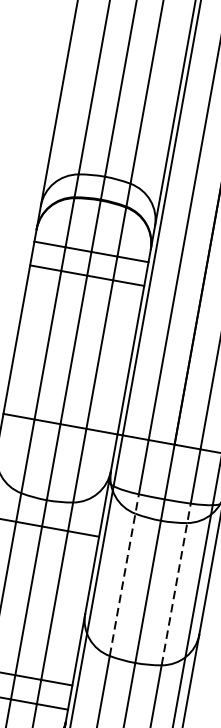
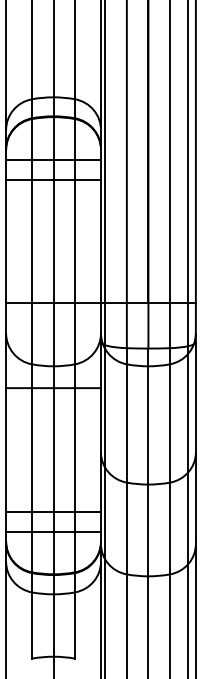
line: (124, 573) -> (126, 414), dashed -> solid
line: (175, 583) -> (169, 414), dashed -> solid

